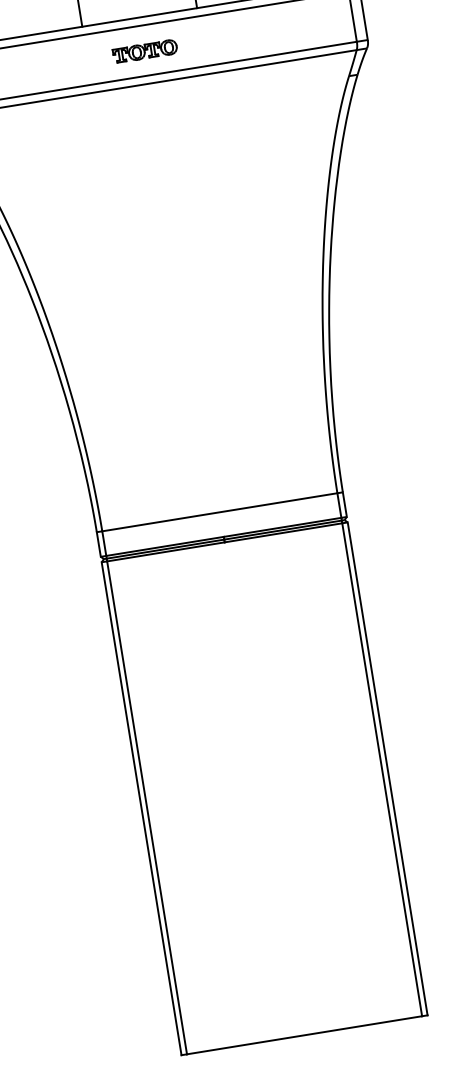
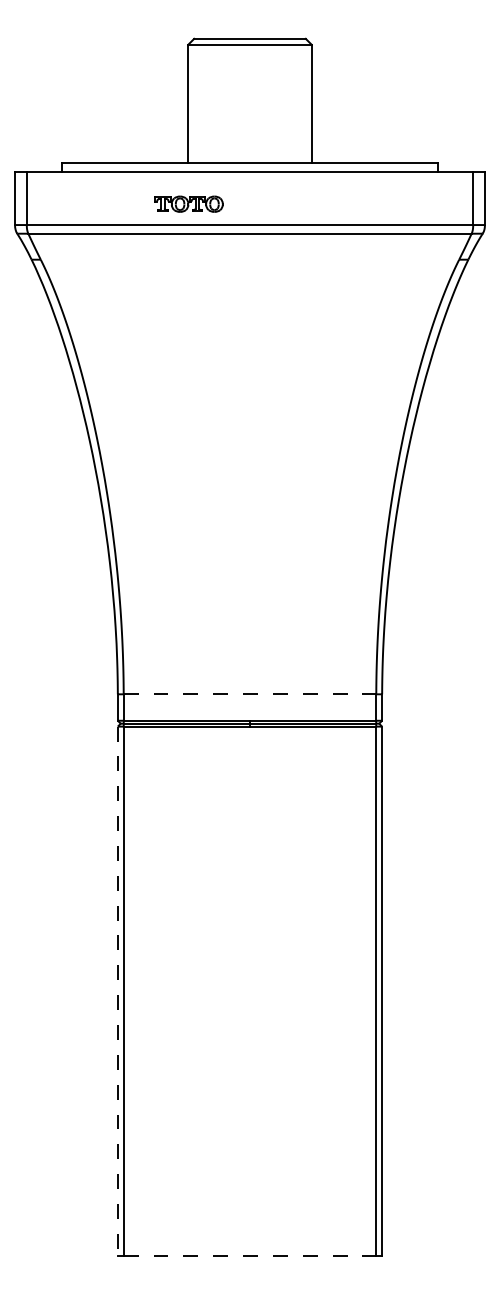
part: (144, 50) -> (188, 203), moved
line: (220, 512) -> (250, 694), solid -> dashed
line: (141, 808) -> (117, 991), solid -> dashed
line: (305, 1035) -> (250, 1256), solid -> dashed

